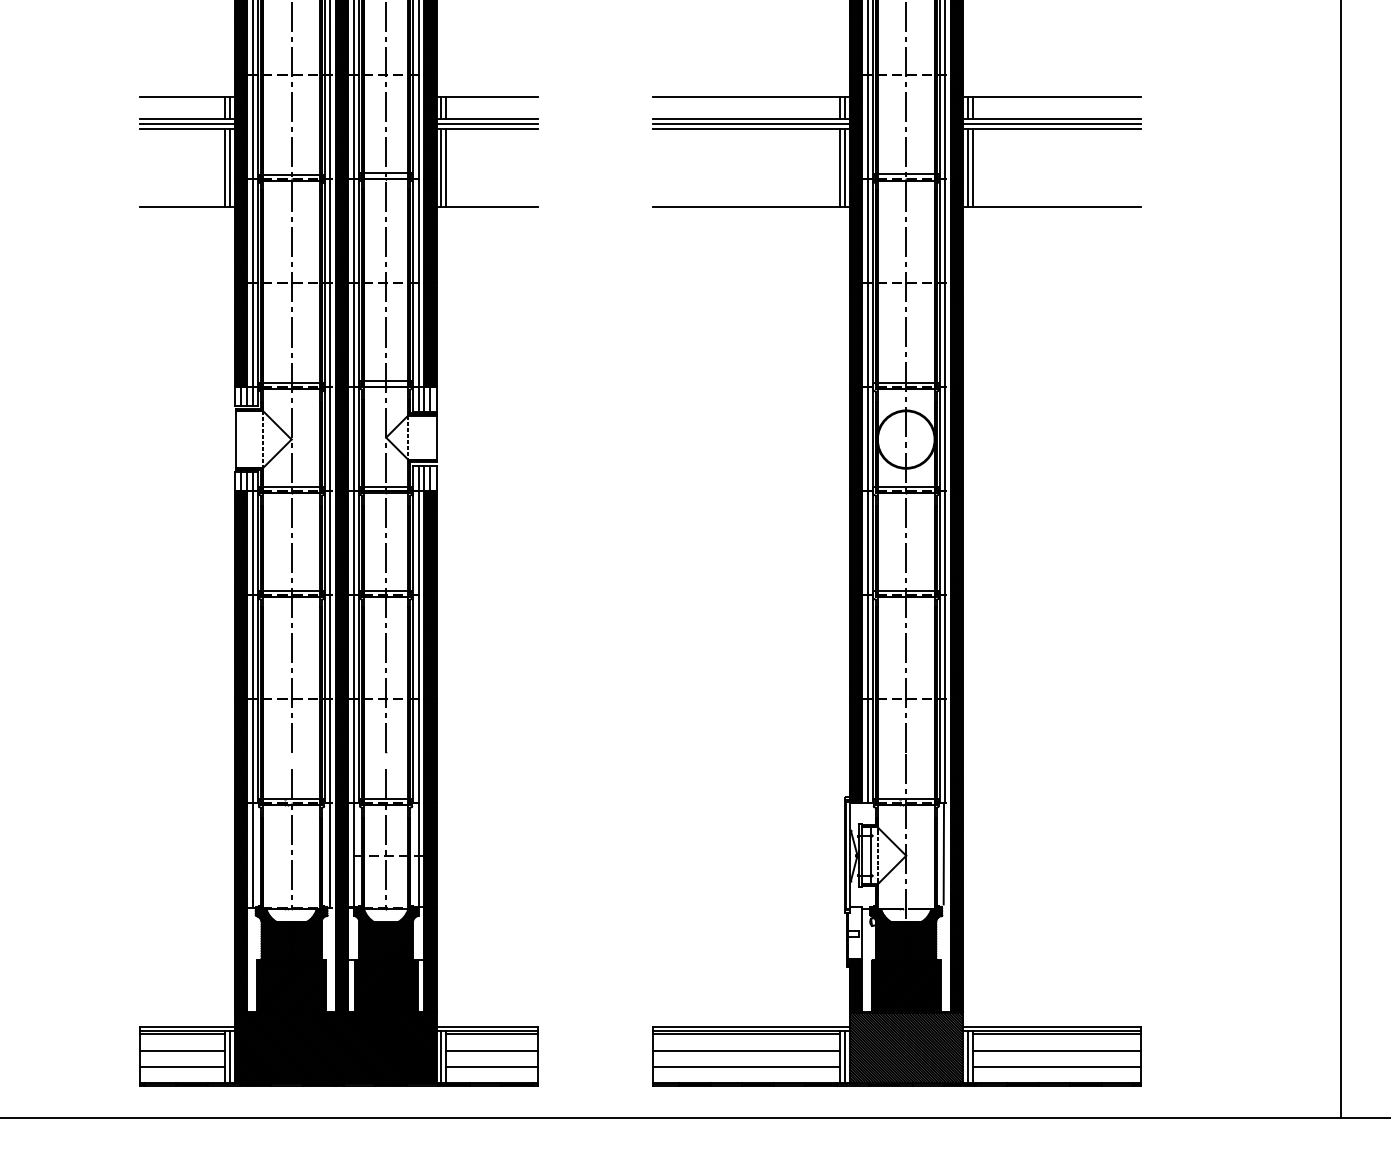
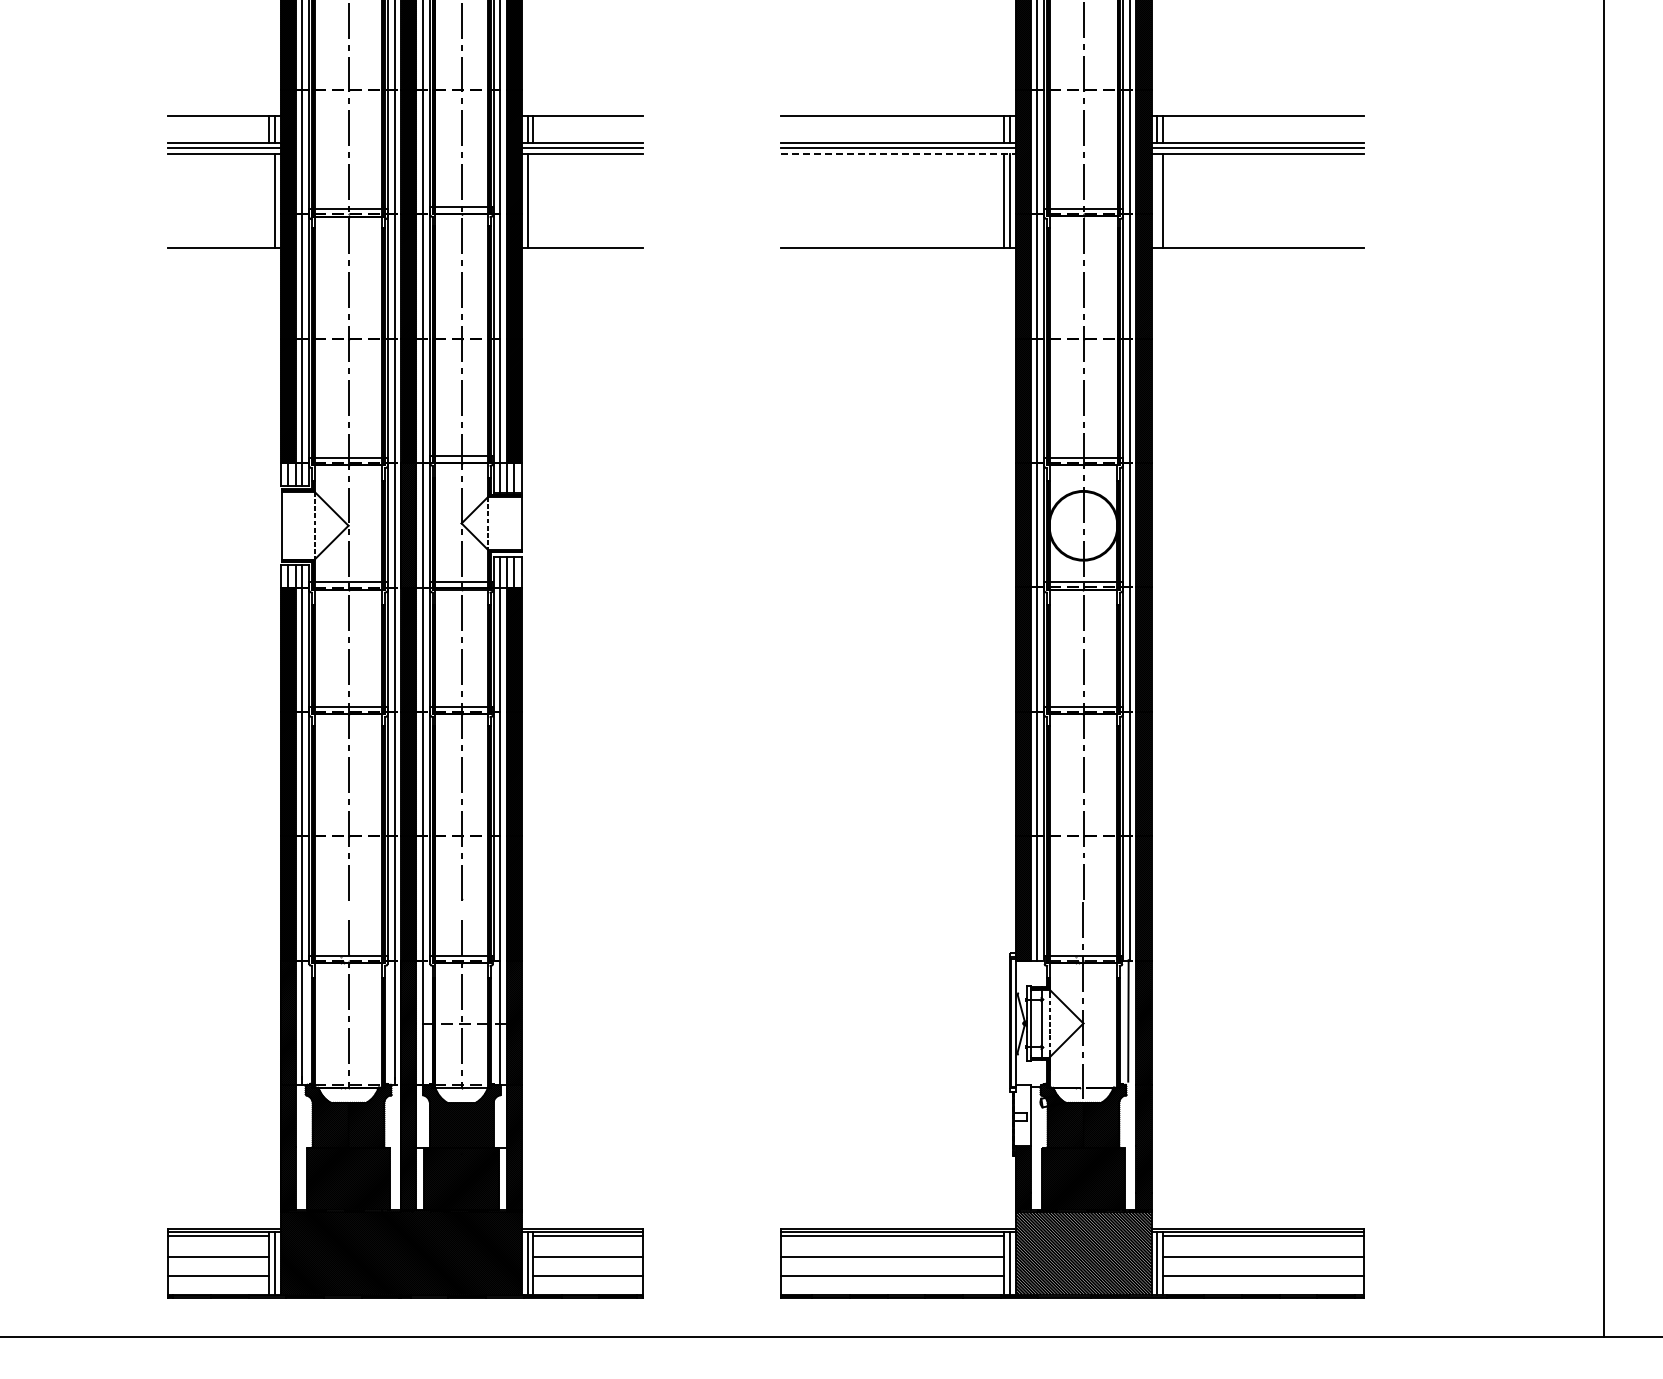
line: (752, 128) -> (899, 153), solid -> dashed
line: (225, 167) -> (269, 200), removed
line: (446, 167) -> (533, 200), removed
line: (968, 167) -> (1157, 200), removed

